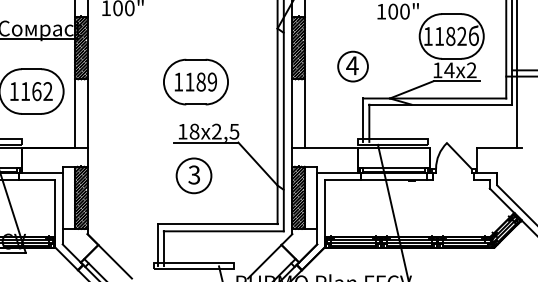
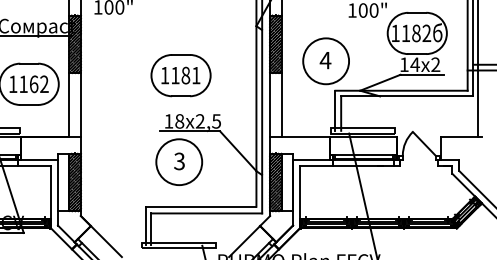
circle: (352, 66) -> (325, 61), size x1.67
text: (211, 81) -> (195, 75), 1189 -> 1181
circle: (193, 175) -> (178, 161), size x1.43

